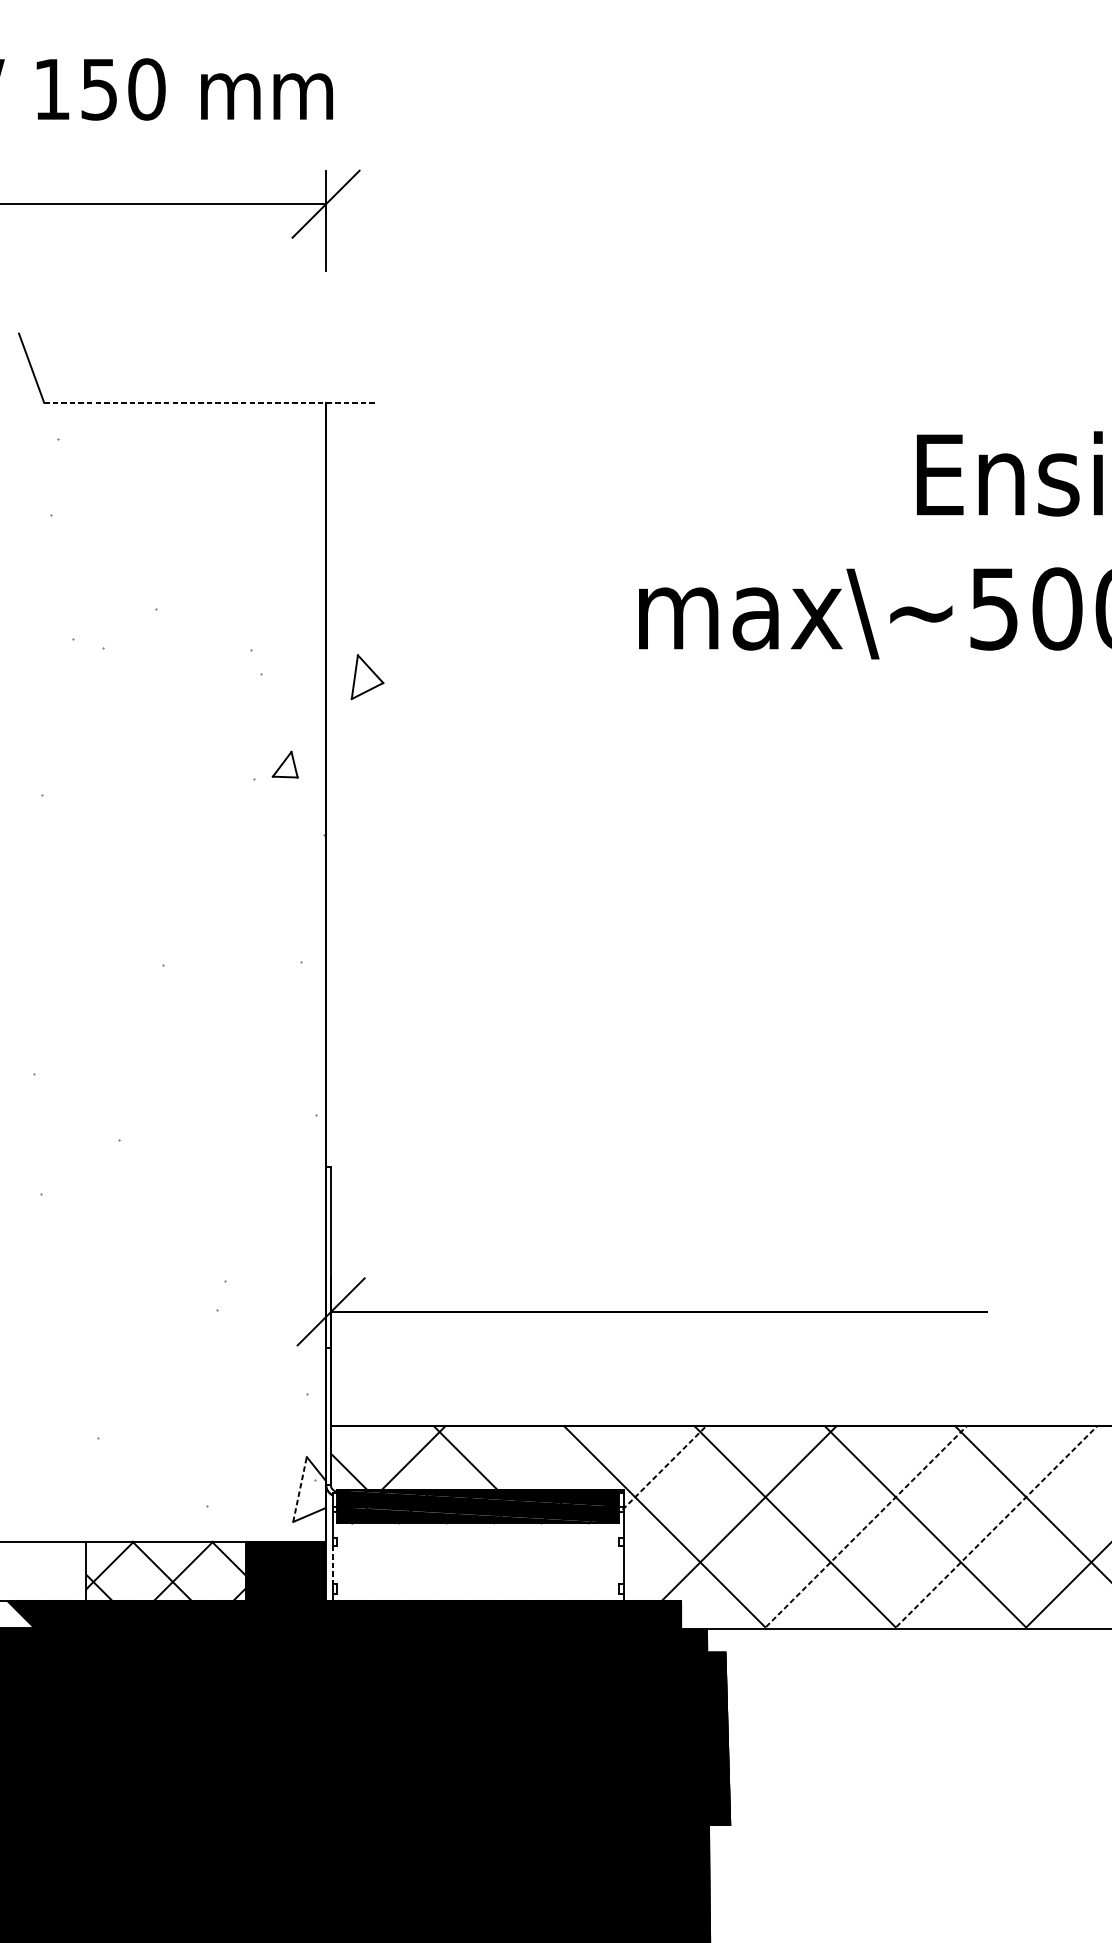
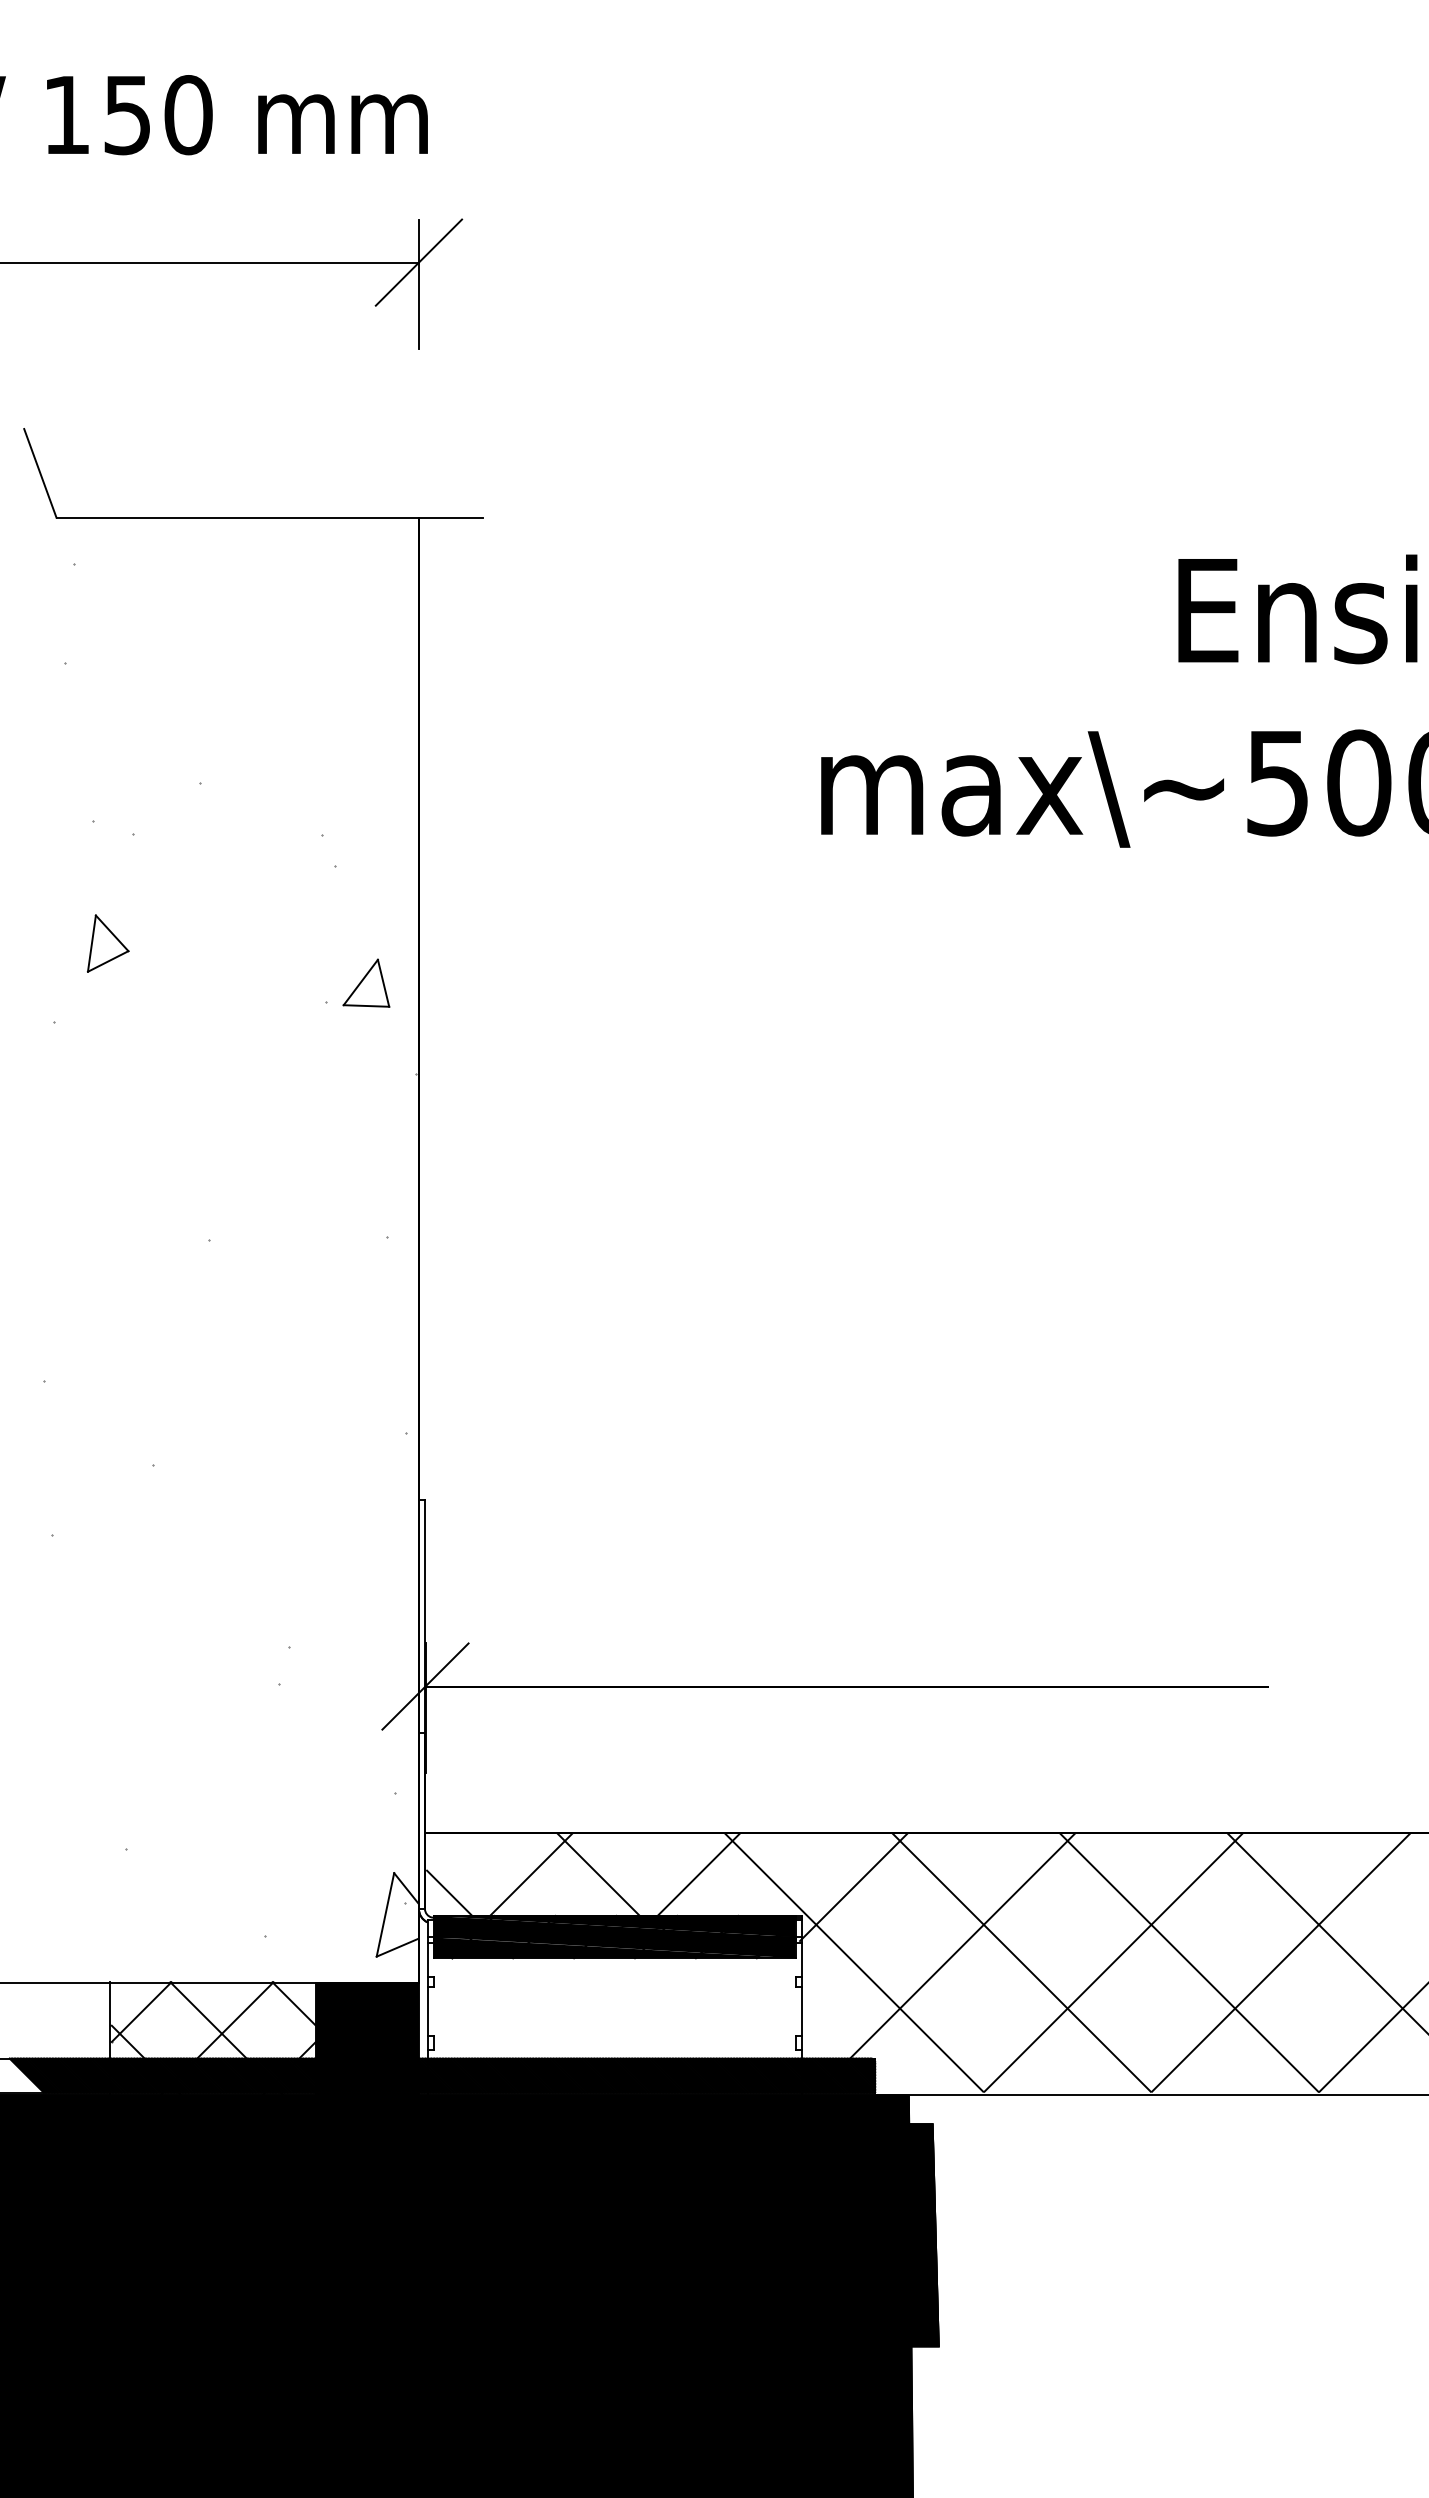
line: (210, 402) -> (270, 517), dashed -> solid
part: (366, 677) -> (107, 943), moved
part: (285, 764) -> (366, 982), size x1.43
line: (543, 1458) -> (698, 1874), added
line: (664, 1467) -> (854, 1886), dashed -> solid
line: (300, 1489) -> (385, 1914), dashed -> solid
line: (866, 1526) -> (1113, 1962), dashed -> solid
line: (997, 1526) -> (1281, 1962), dashed -> solid
line: (332, 1564) -> (427, 2011), dashed -> solid

